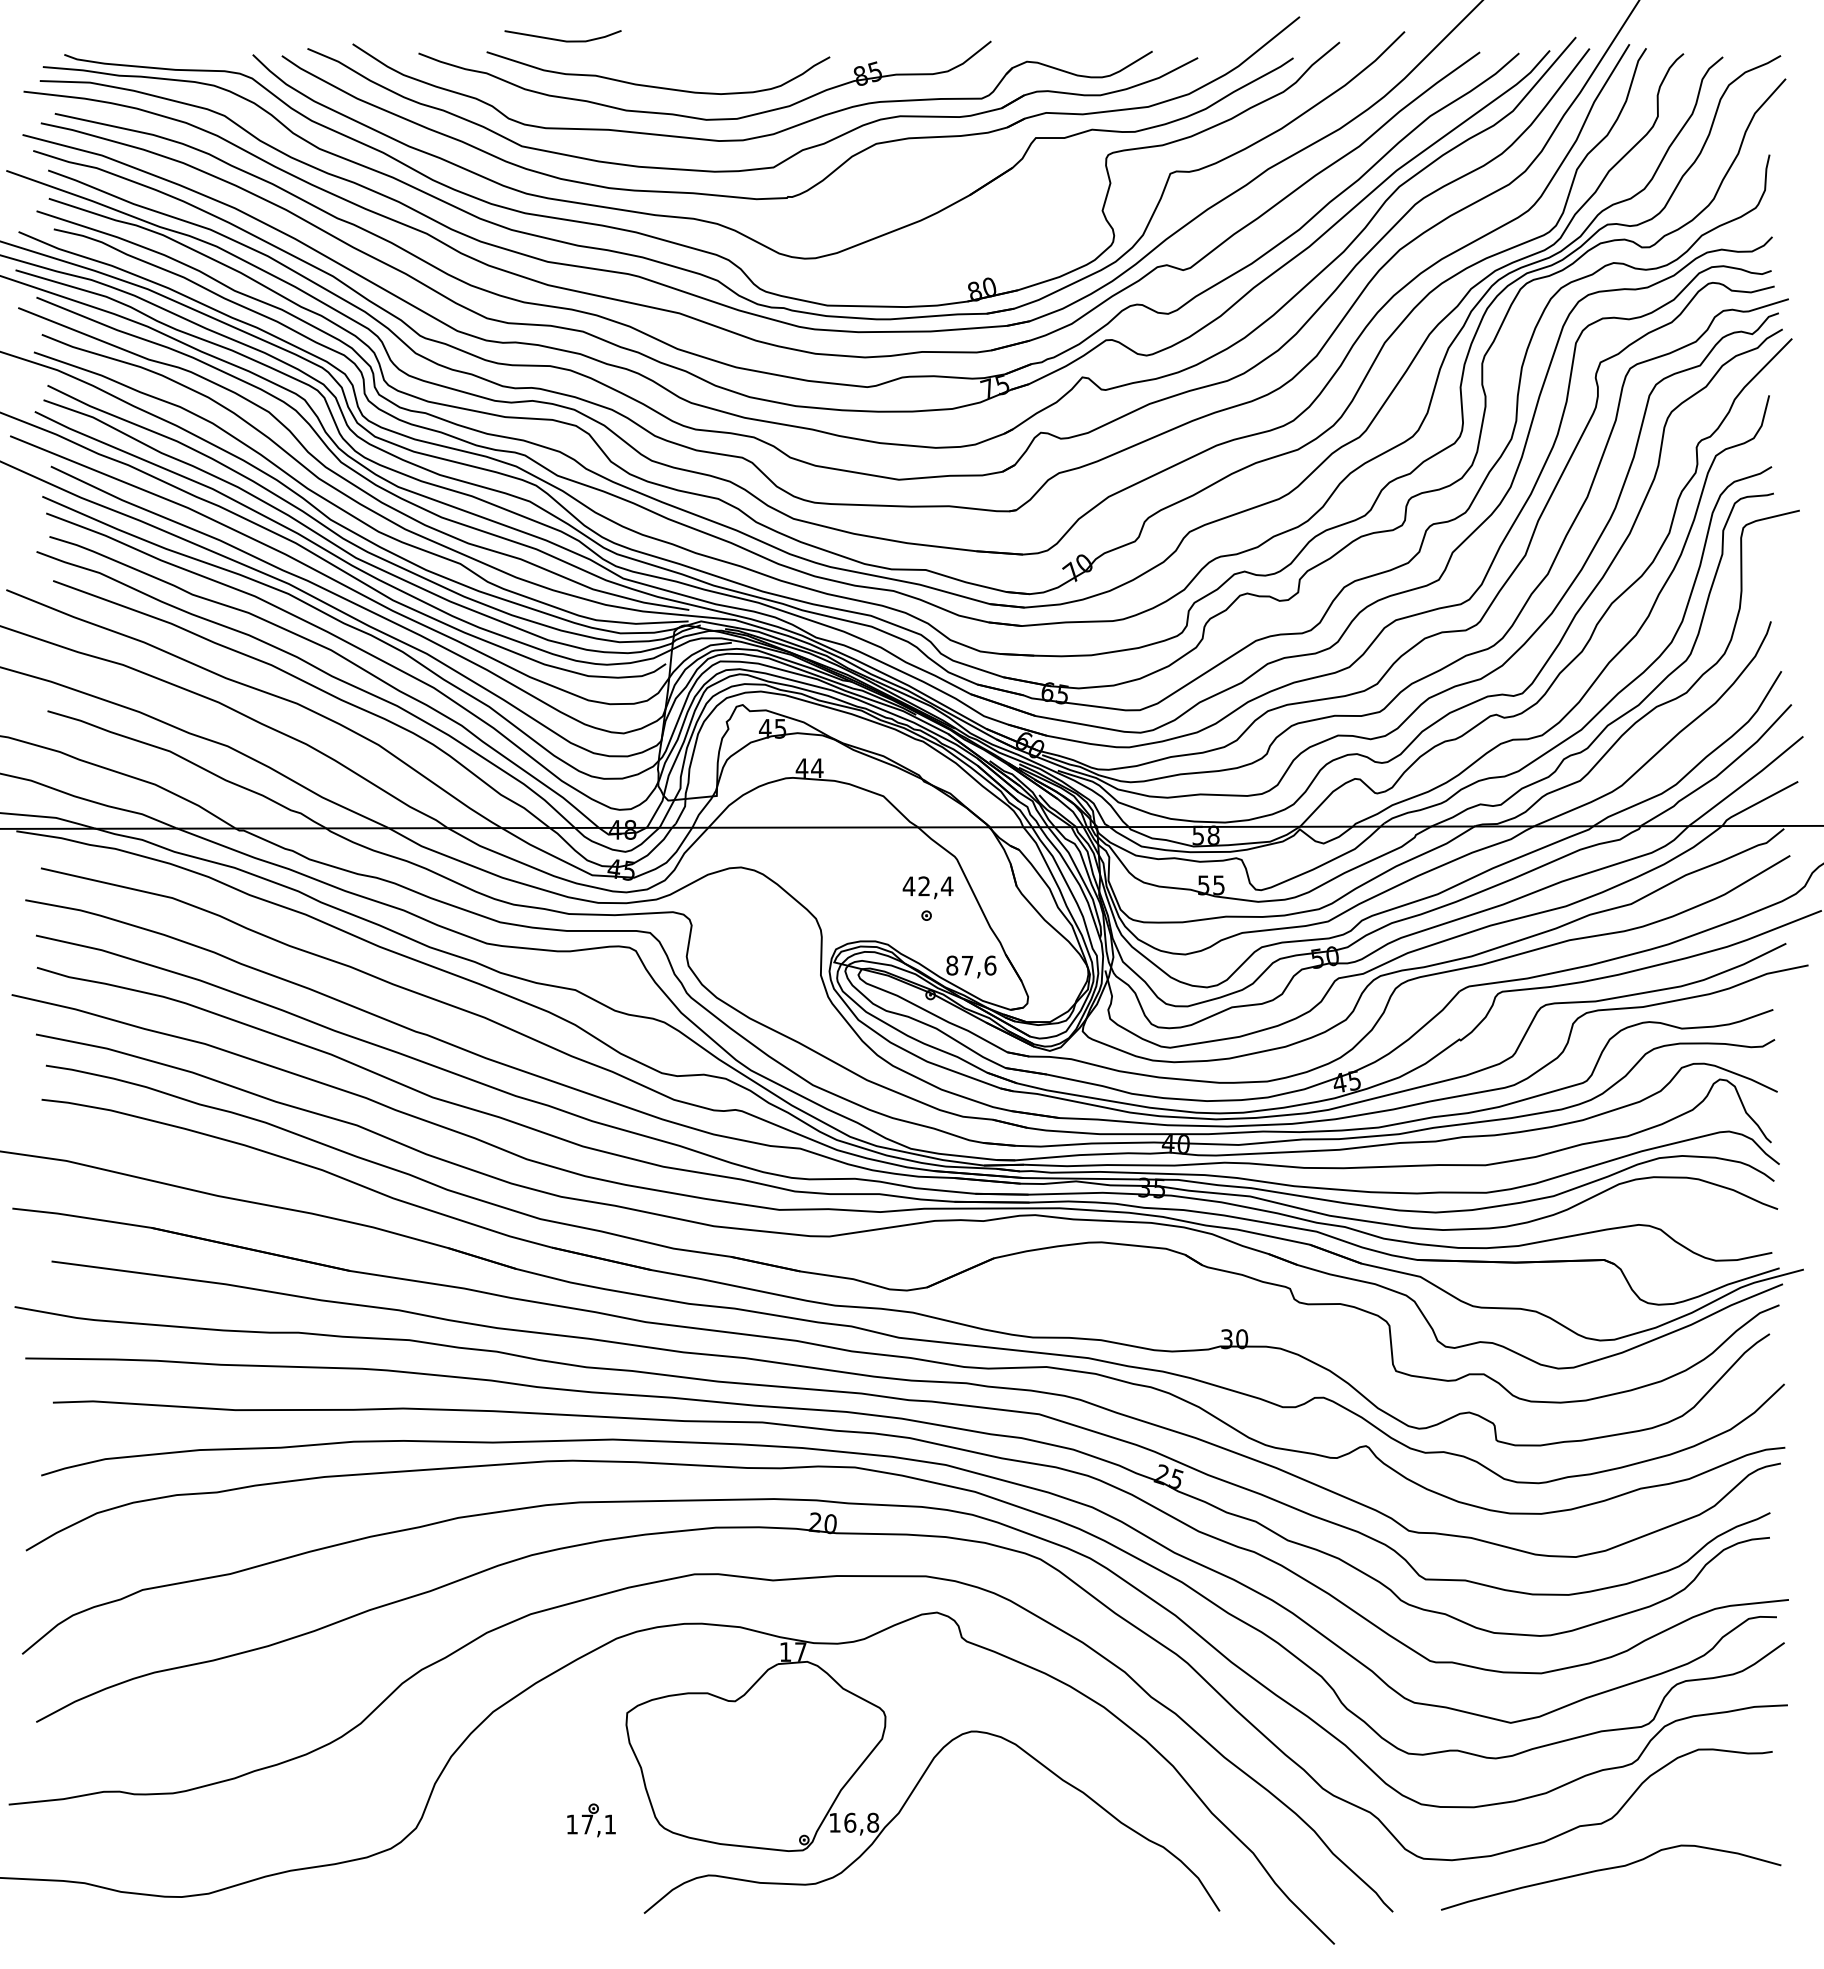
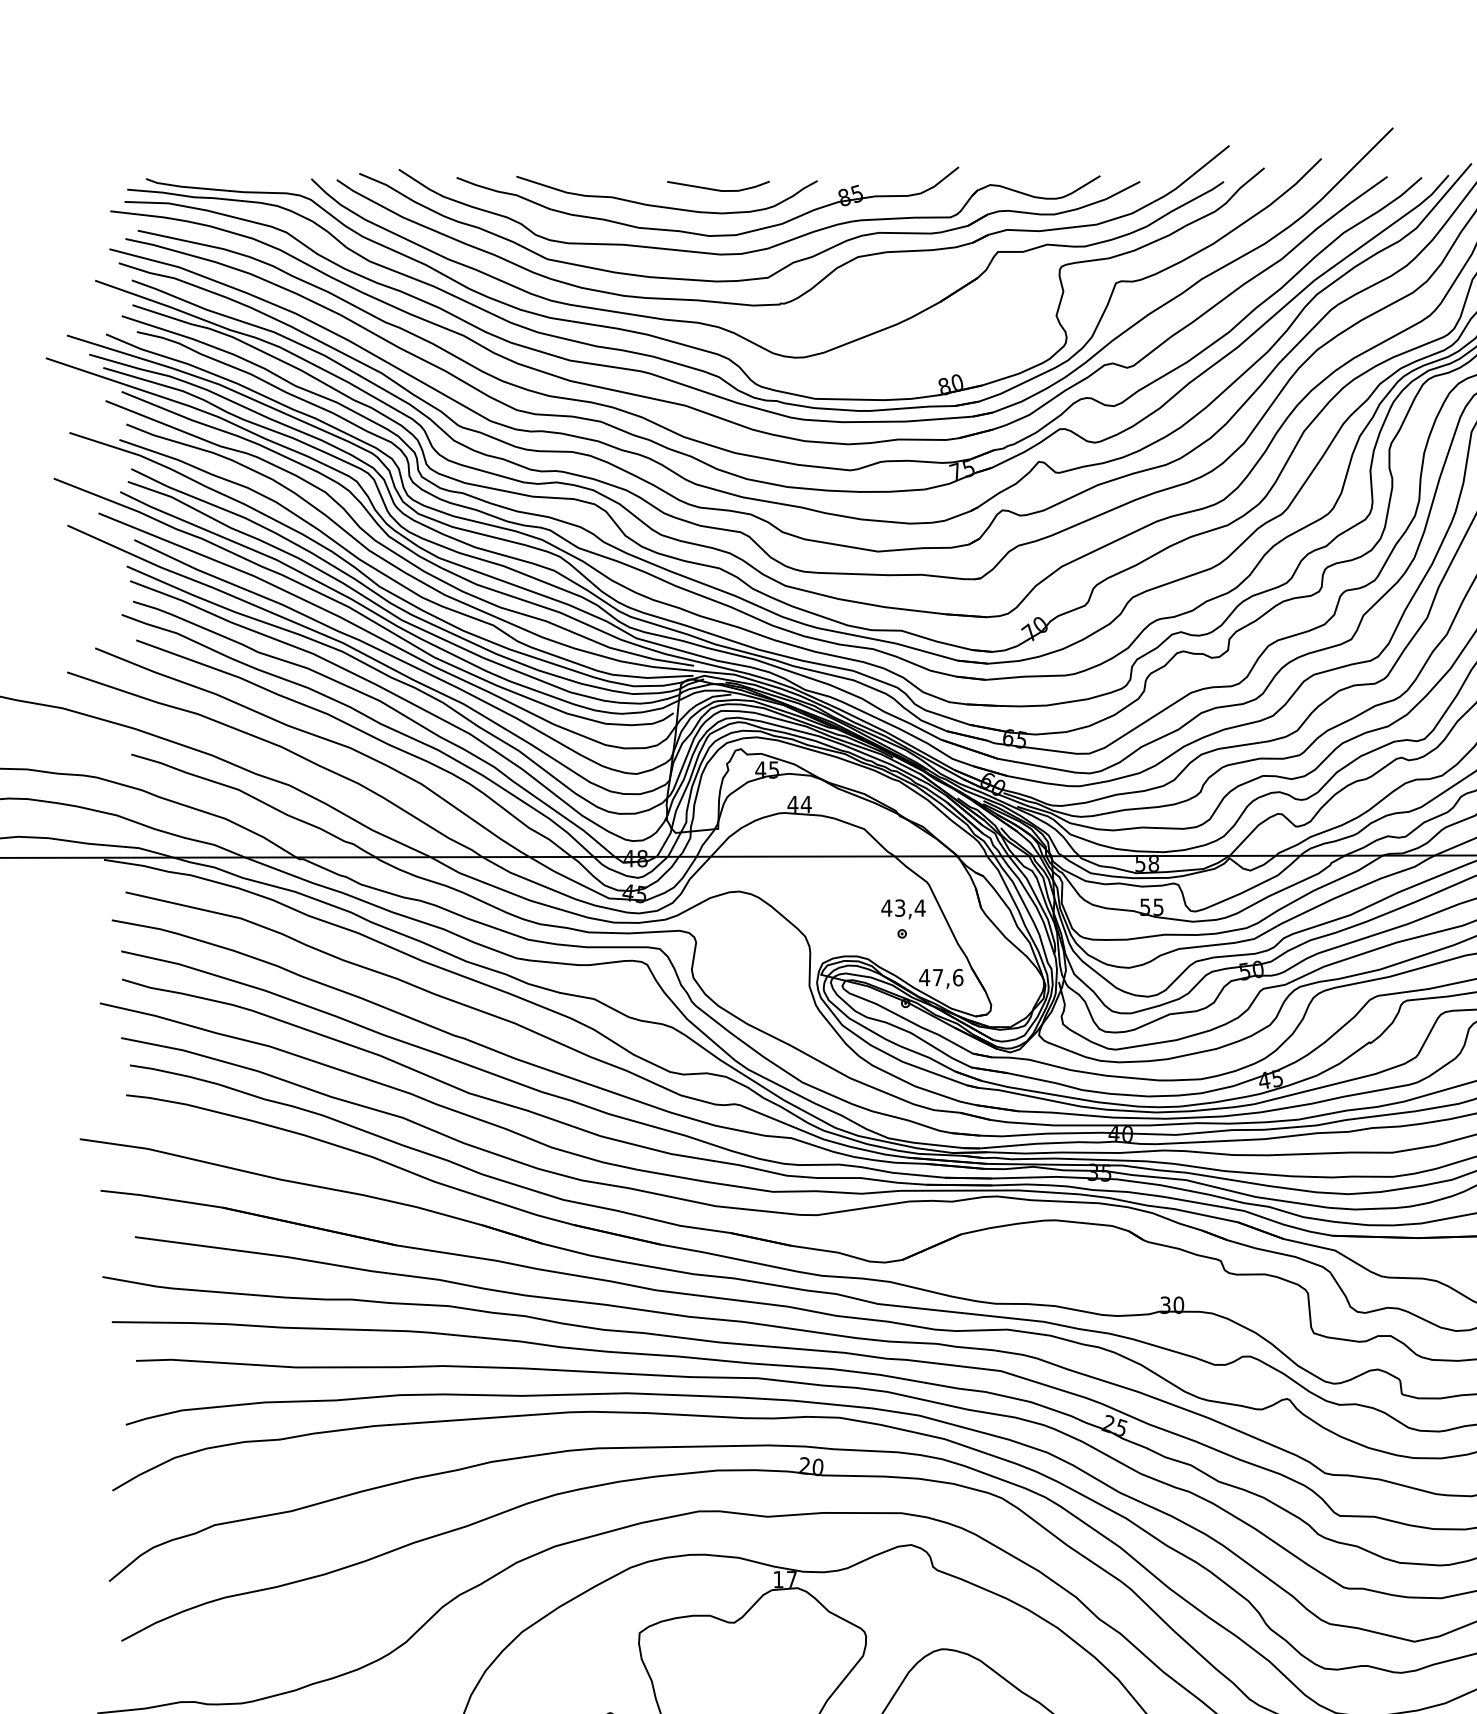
line: (562, 39) -> (717, 189), moved
text: (924, 886) -> (900, 908), 42,4 -> 43,4
text: (951, 965) -> (924, 977), 87,6 -> 47,6

